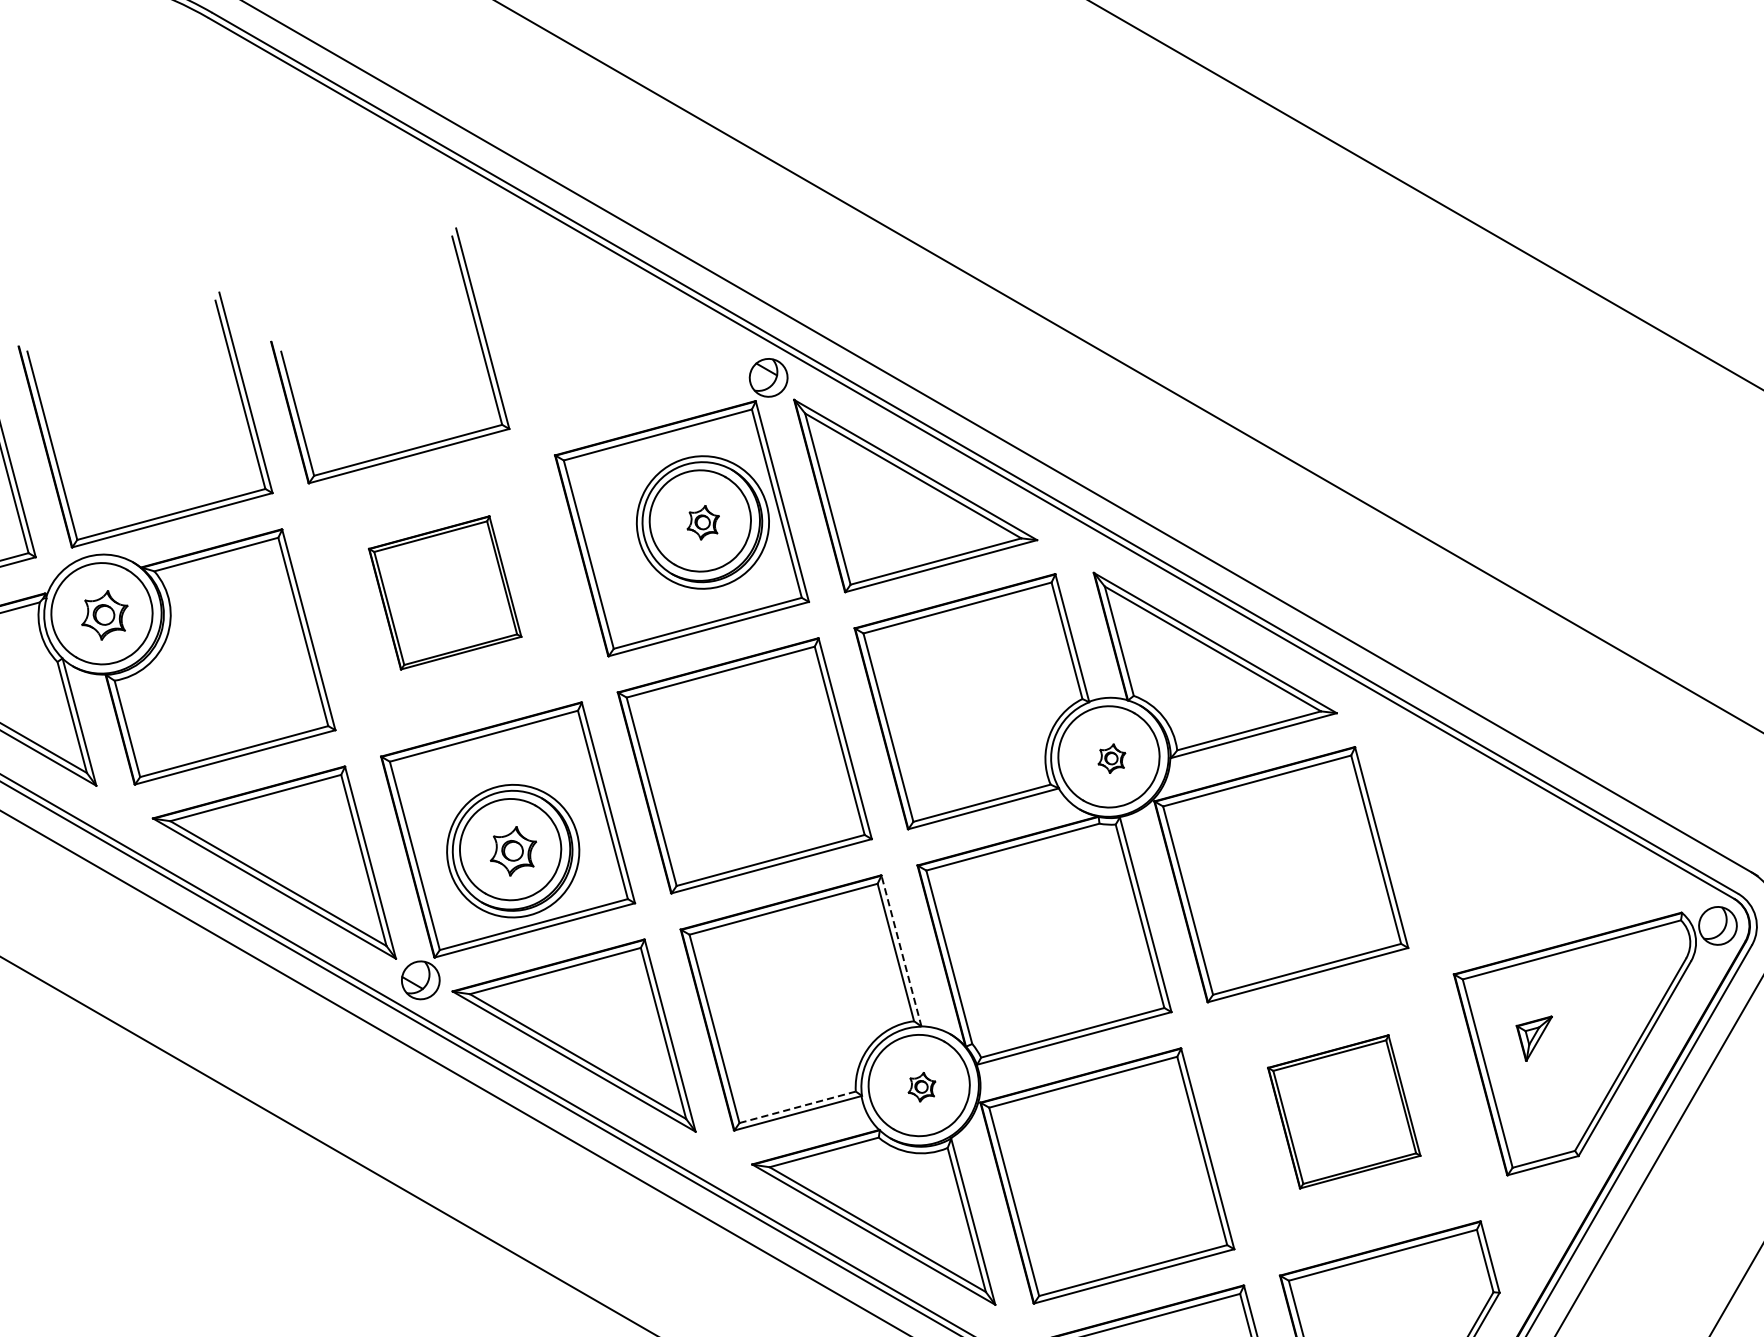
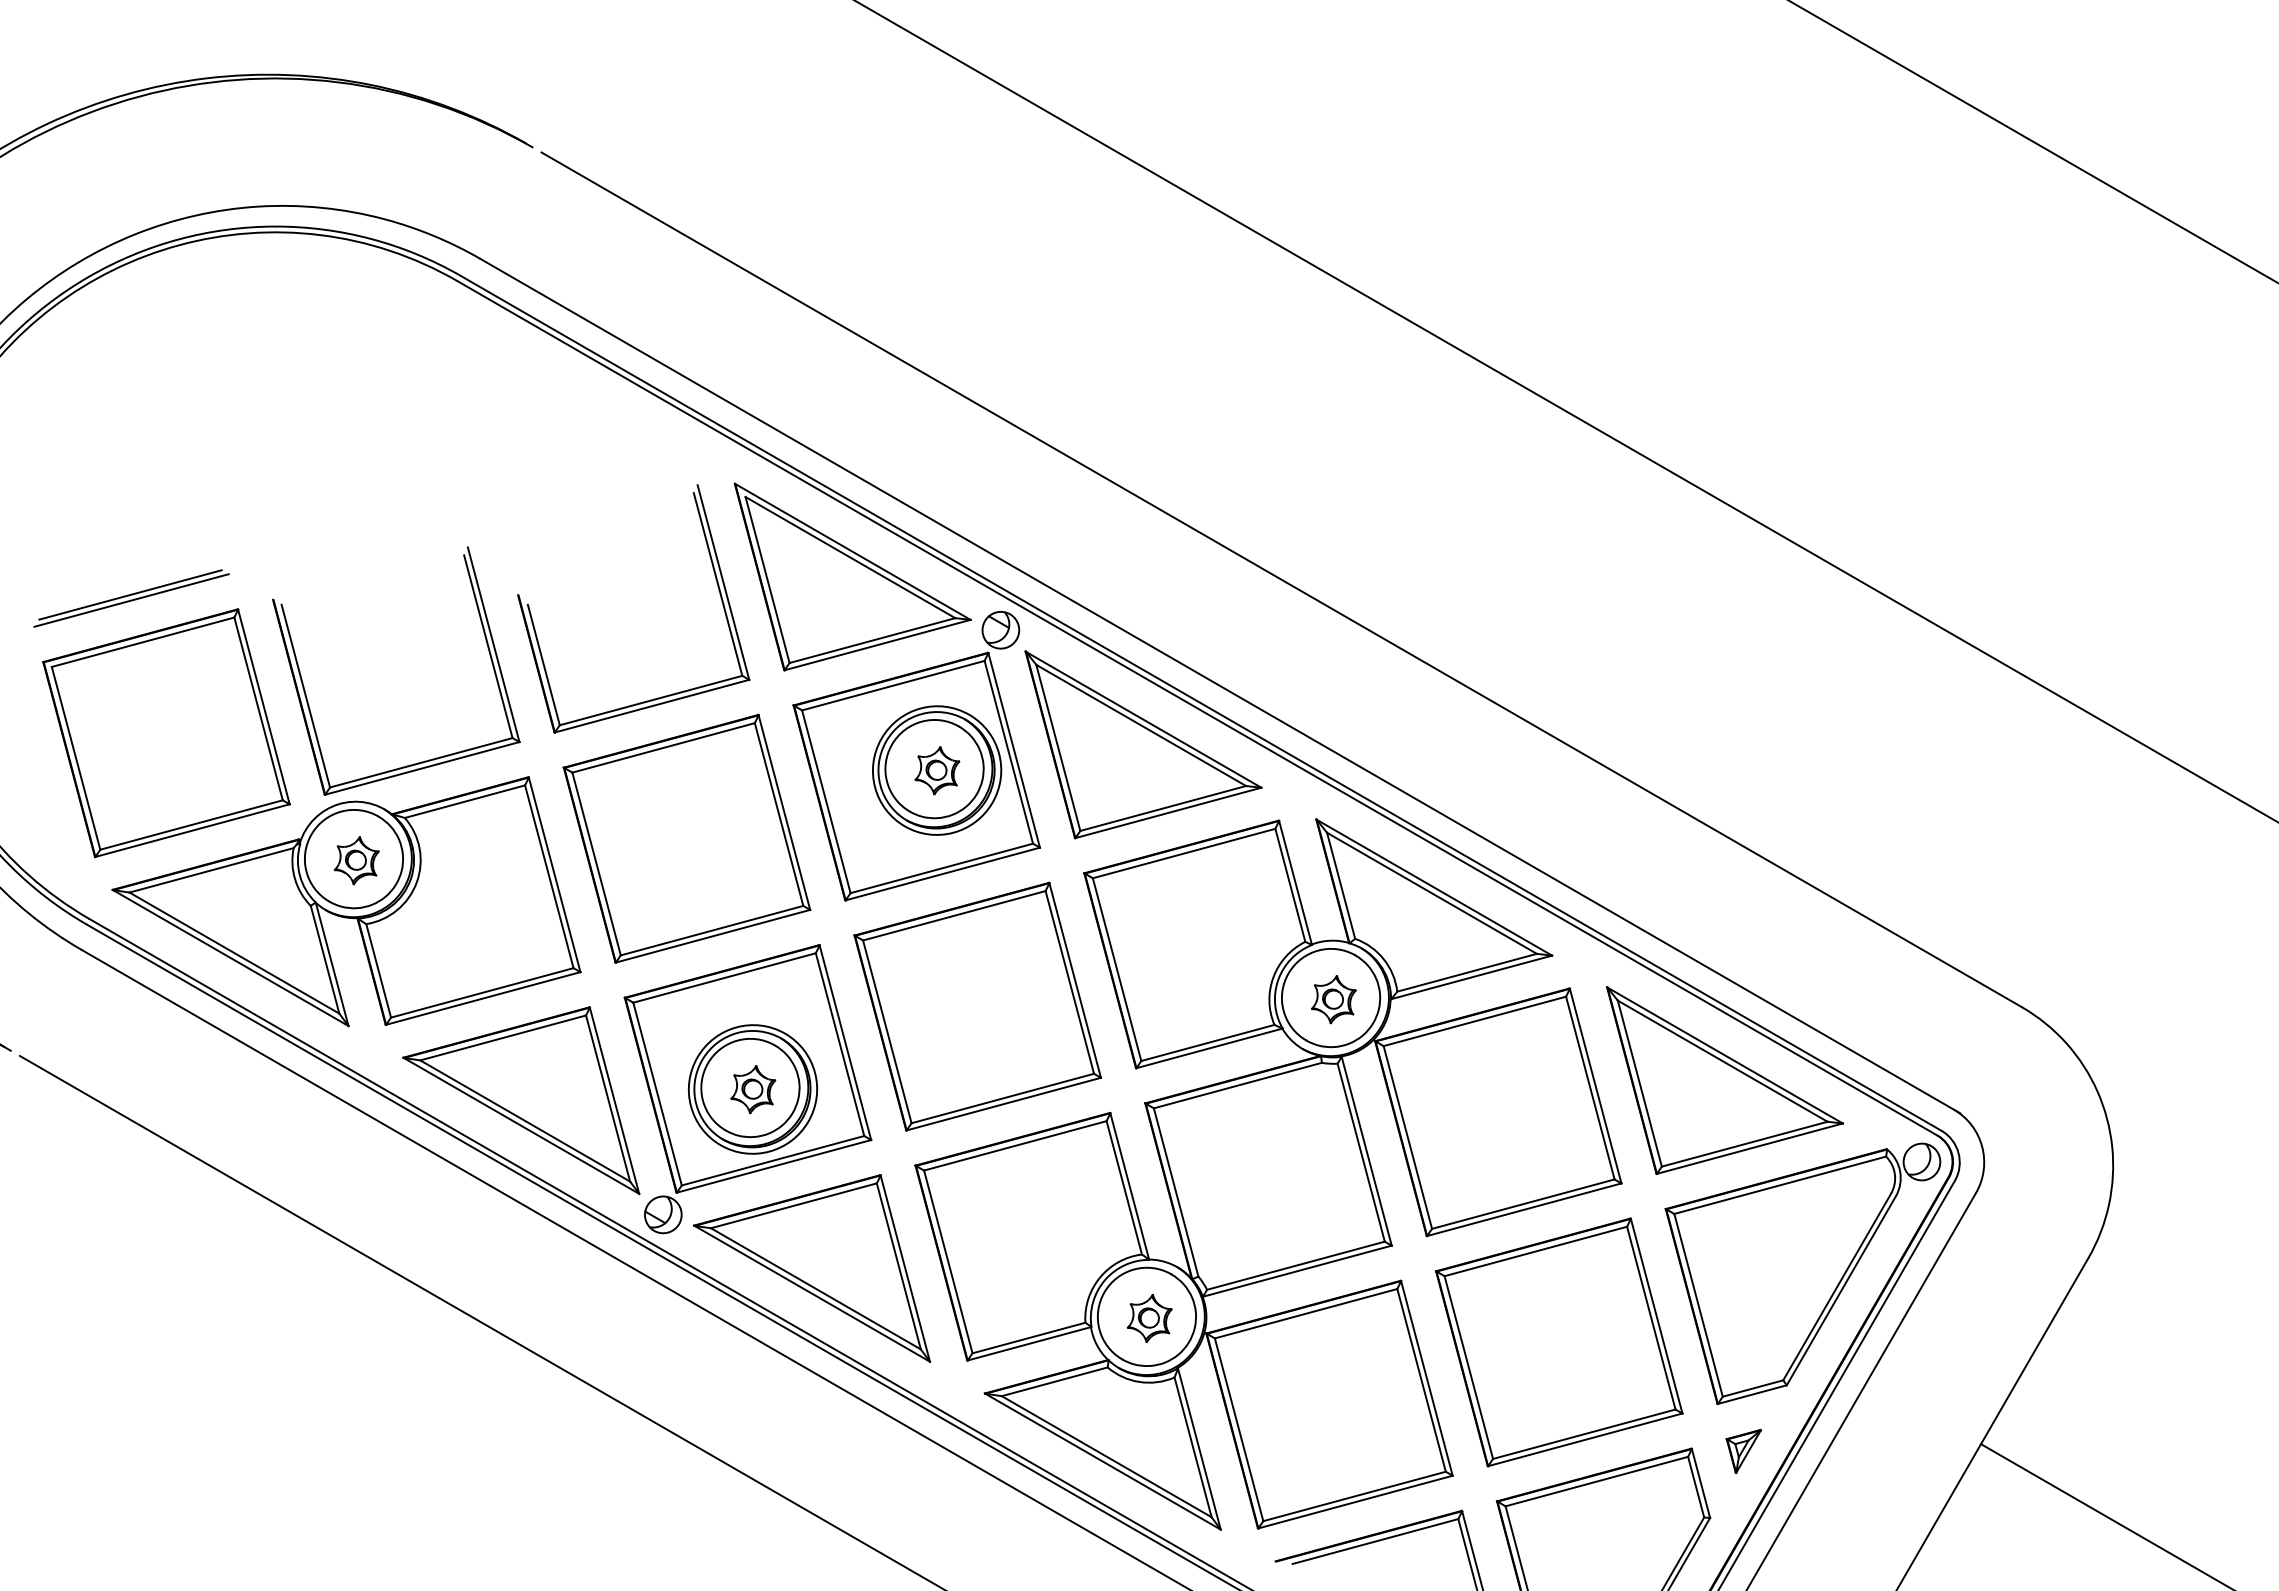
part: (615, 322) -> (852, 576), added
part: (703, 522) -> (937, 770), size x1.43
part: (444, 592) -> (686, 838), size x1.67
part: (1111, 758) -> (1333, 999), size x1.67
part: (1514, 841) -> (1724, 1080), added
line: (901, 951) -> (1129, 1186), dashed -> solid
part: (1534, 1038) -> (1743, 1451), moved
part: (921, 1087) -> (1149, 1318), size x1.67
line: (797, 1107) -> (1028, 1338), dashed -> solid
part: (1344, 1111) -> (1559, 1342), size x1.67

